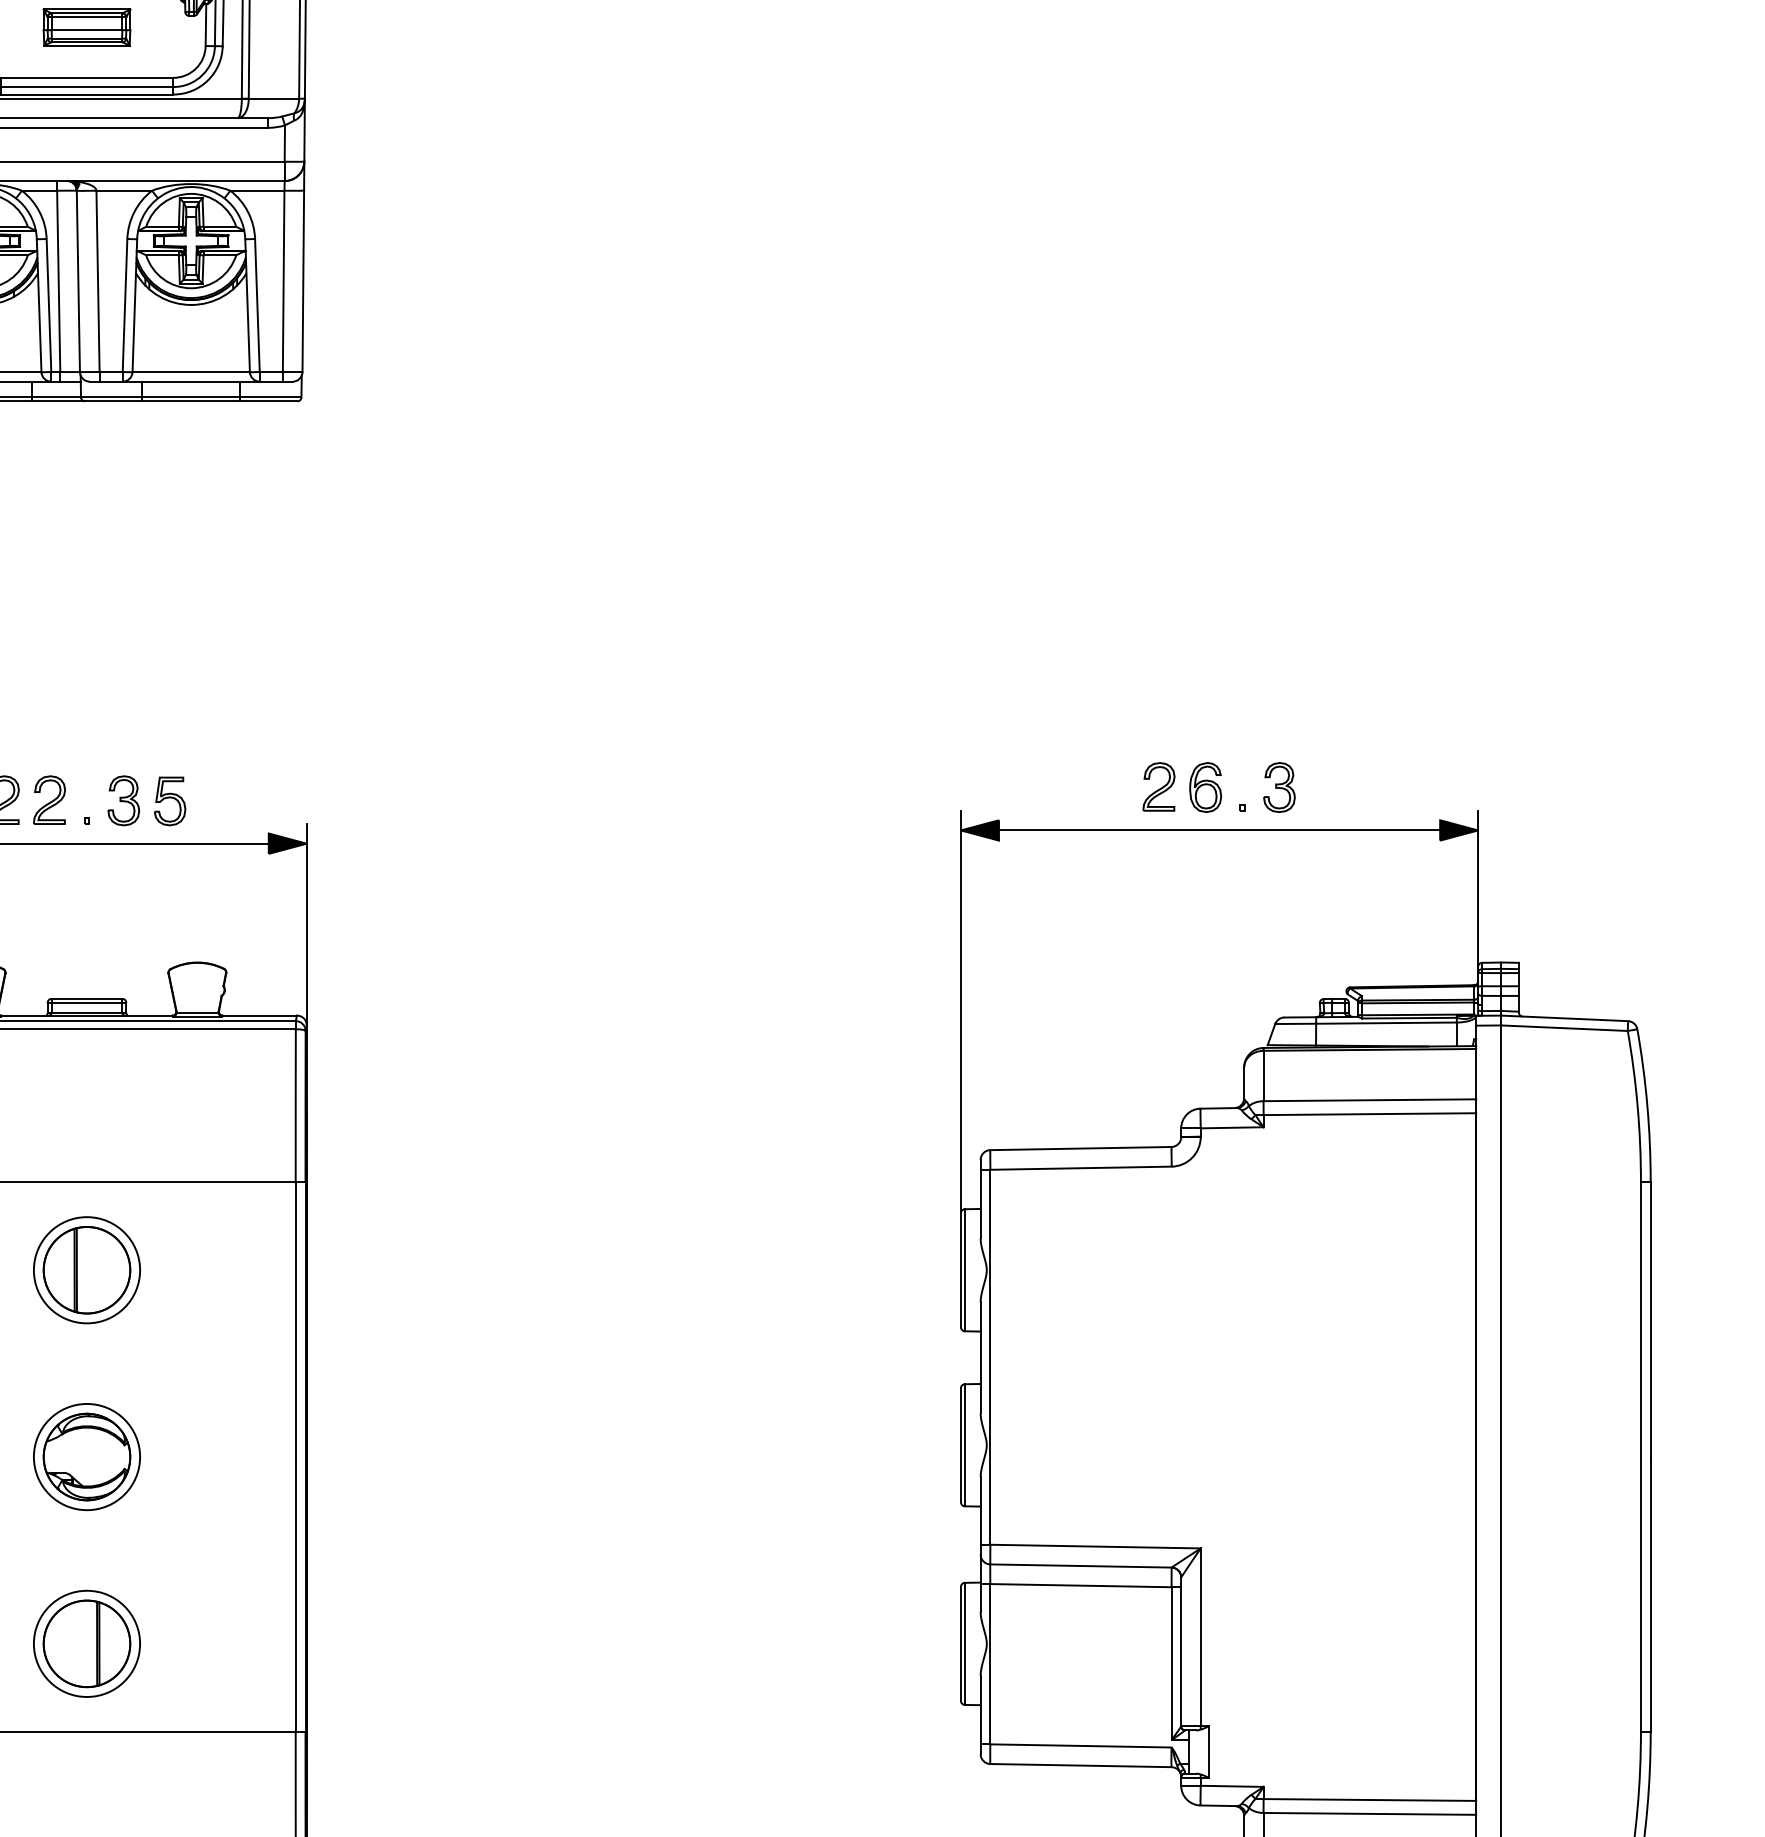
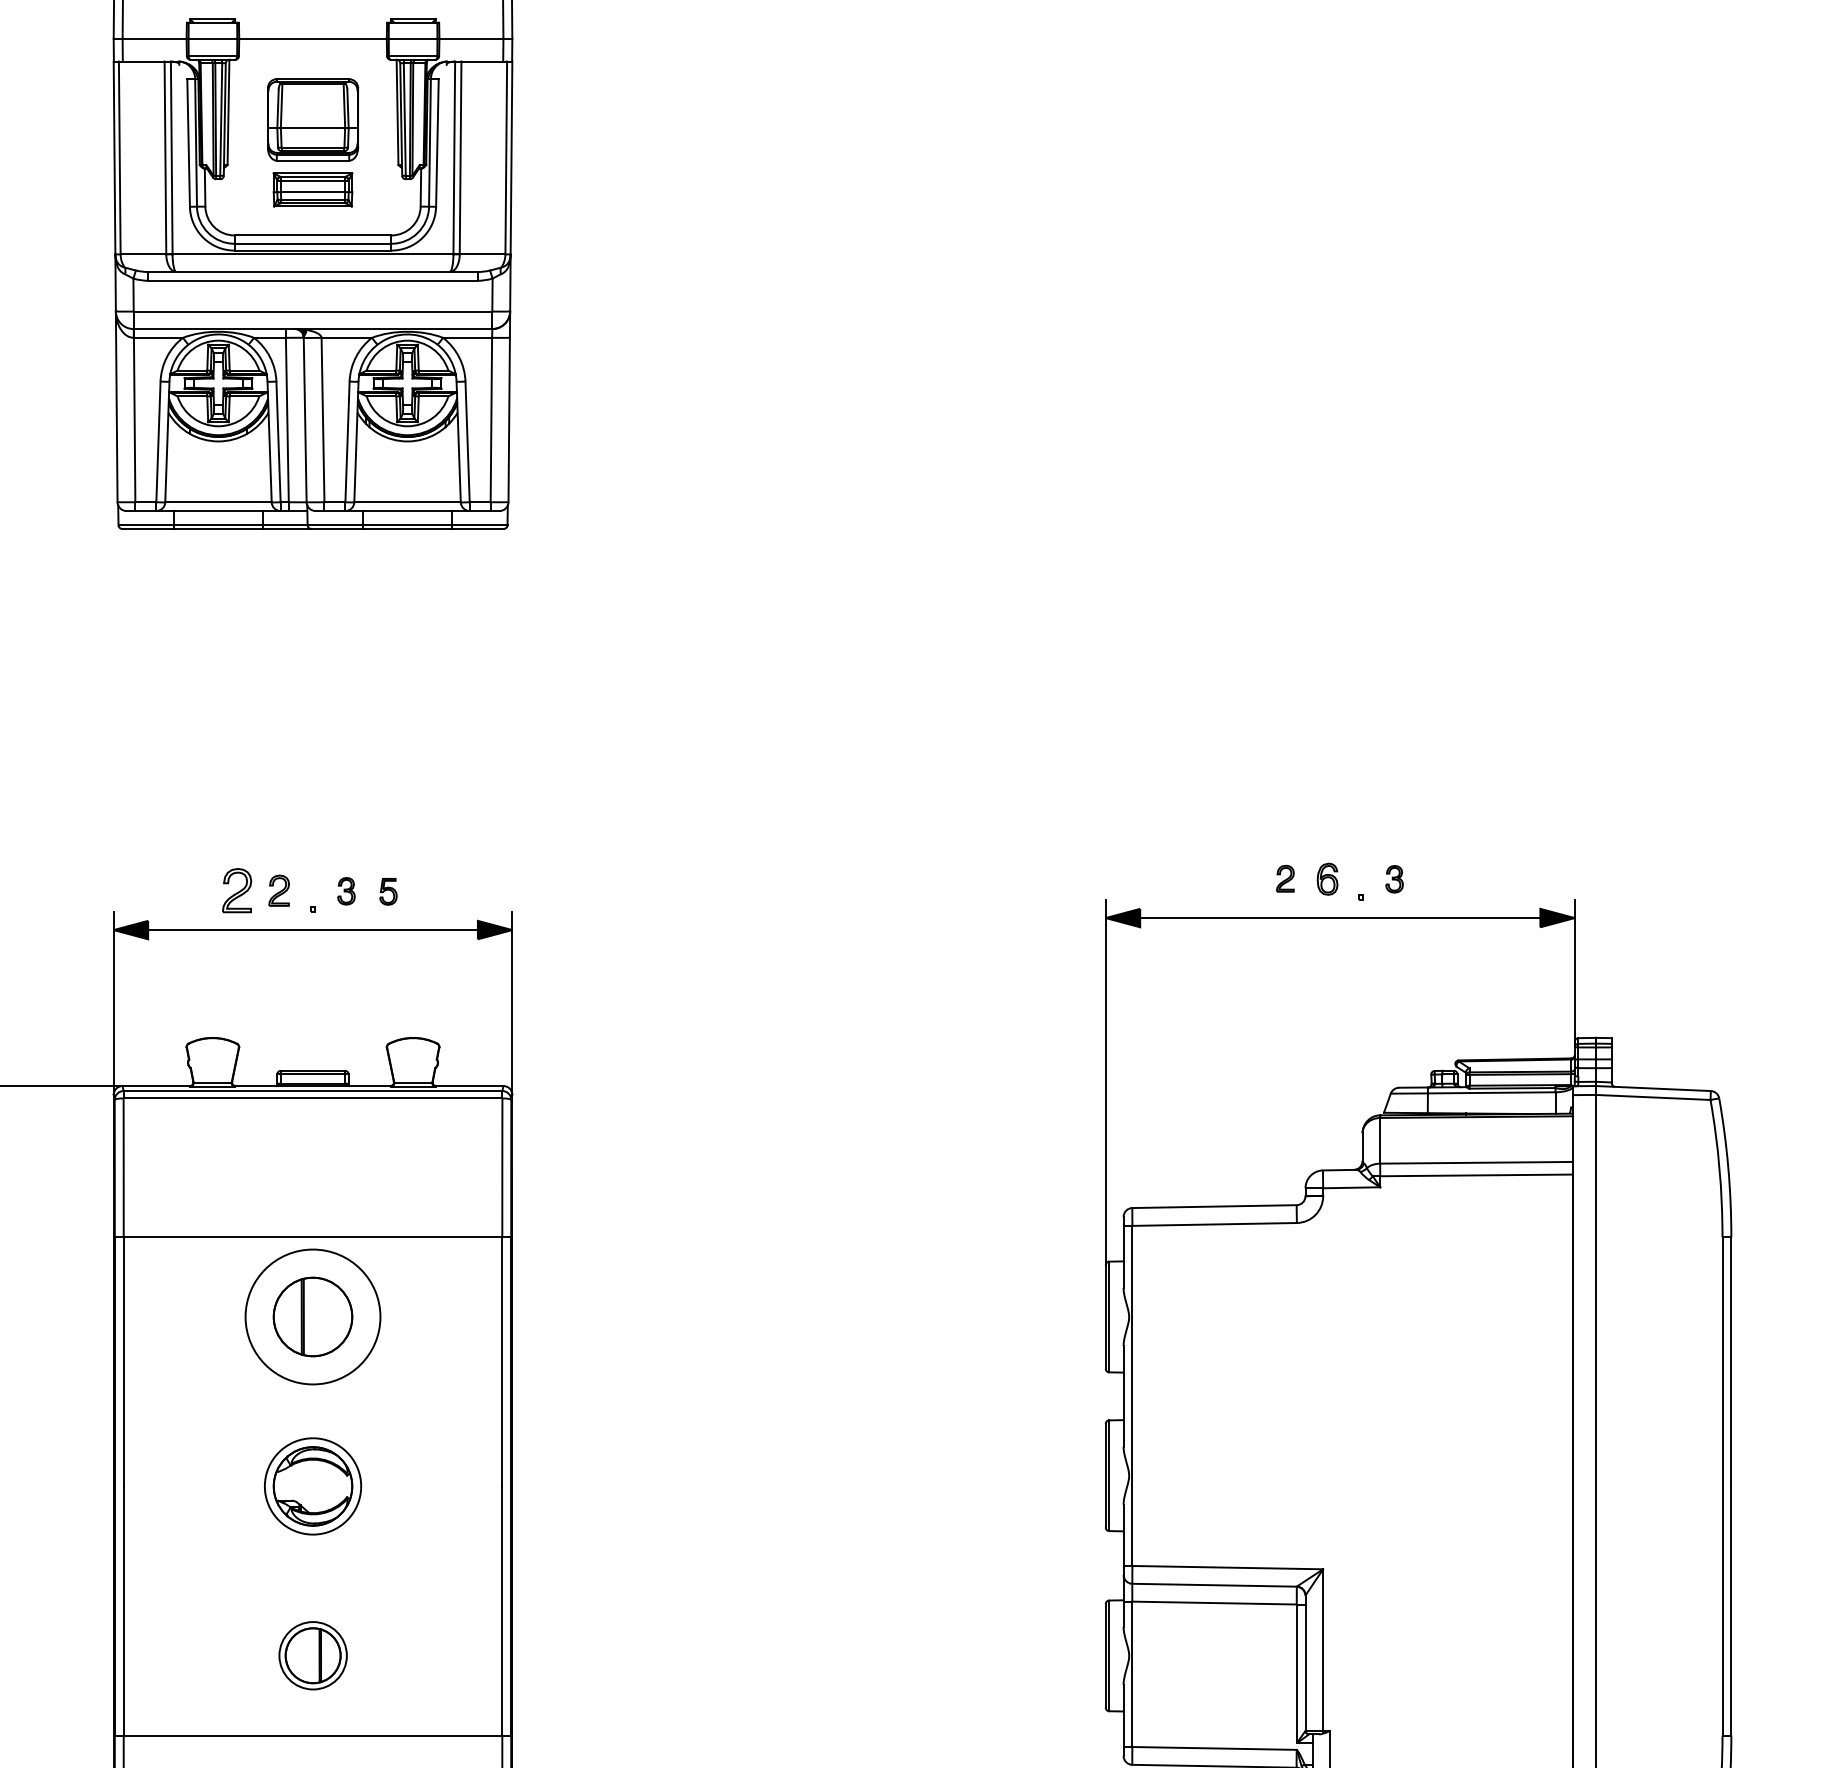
part: (1159, 786) -> (1285, 878), size x0.6
part: (1205, 787) -> (1327, 879), size x0.7
part: (1279, 787) -> (1394, 879), size x0.6
part: (50, 800) -> (279, 890), size x0.7
part: (123, 801) -> (346, 891), size x0.6
part: (170, 801) -> (388, 891), size x0.6
circle: (86, 1269) -> (312, 1316), size x1.4
part: (87, 1643) -> (313, 1655), size x0.7

